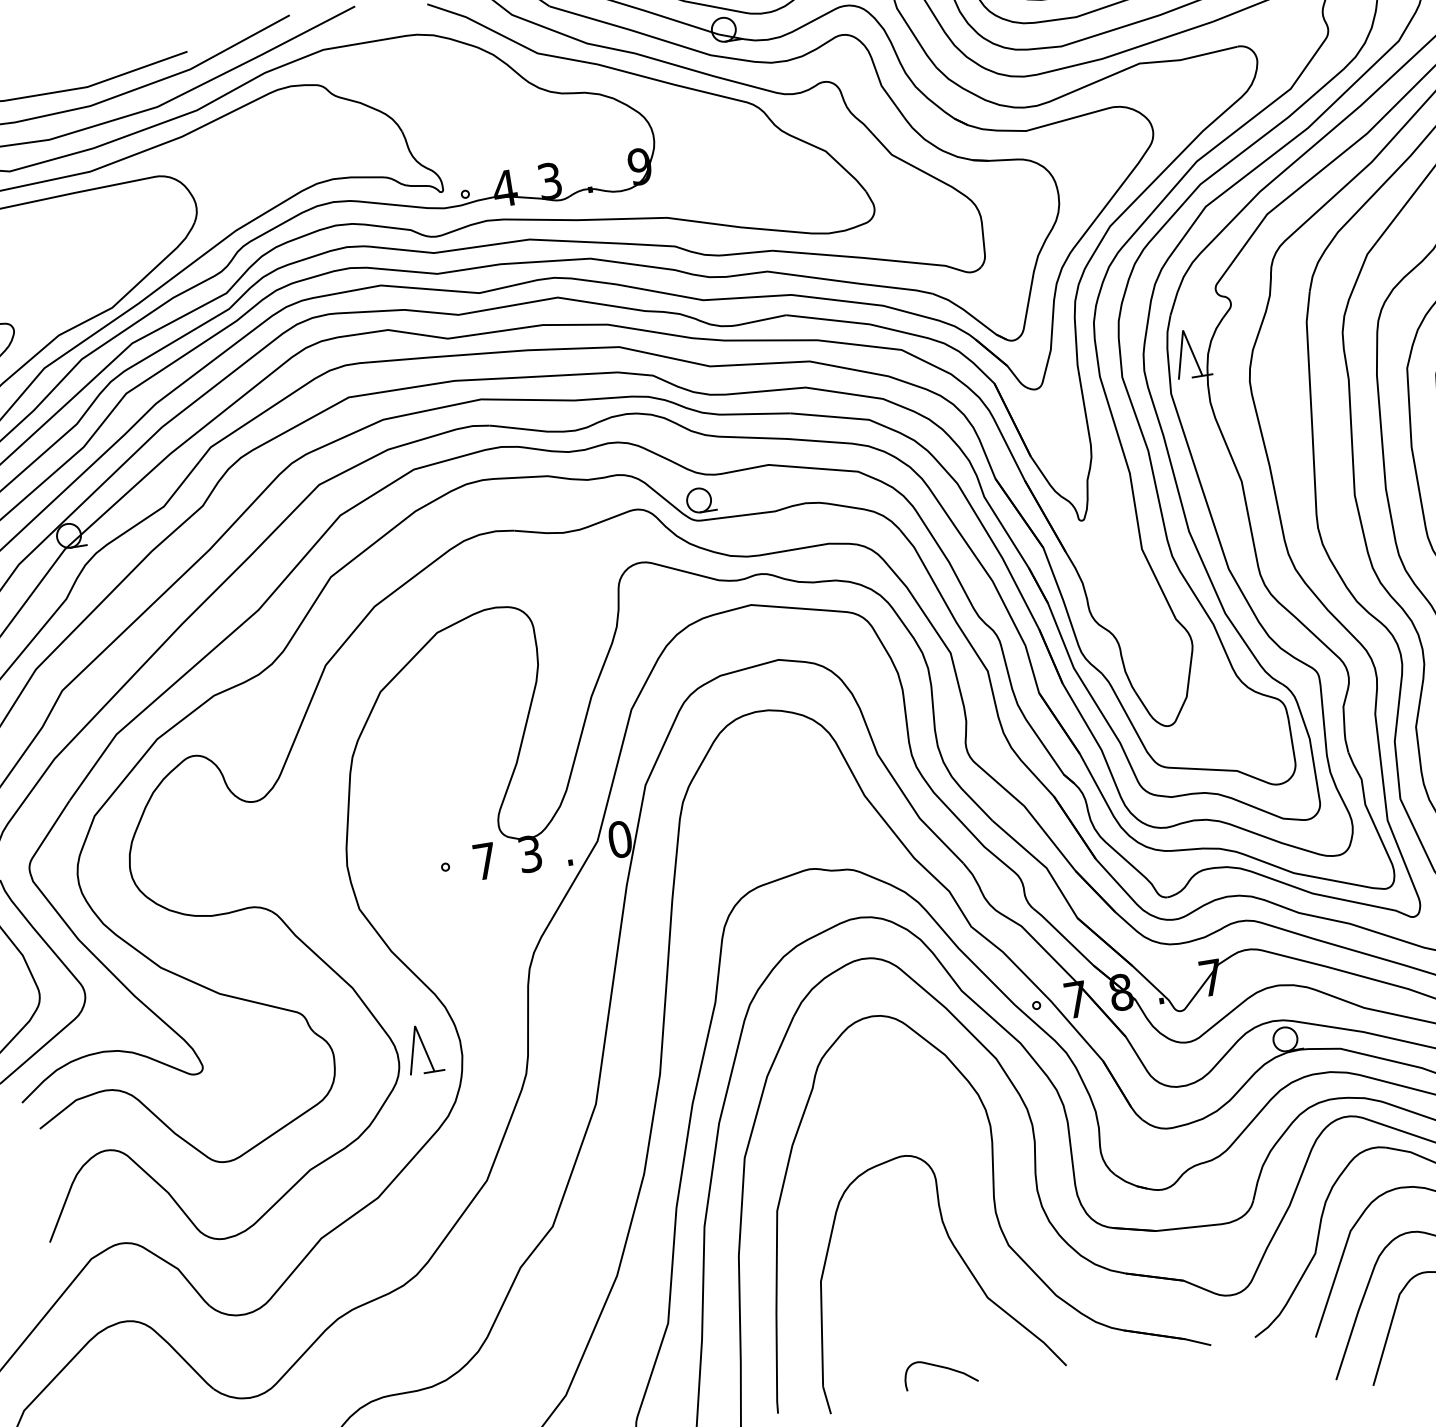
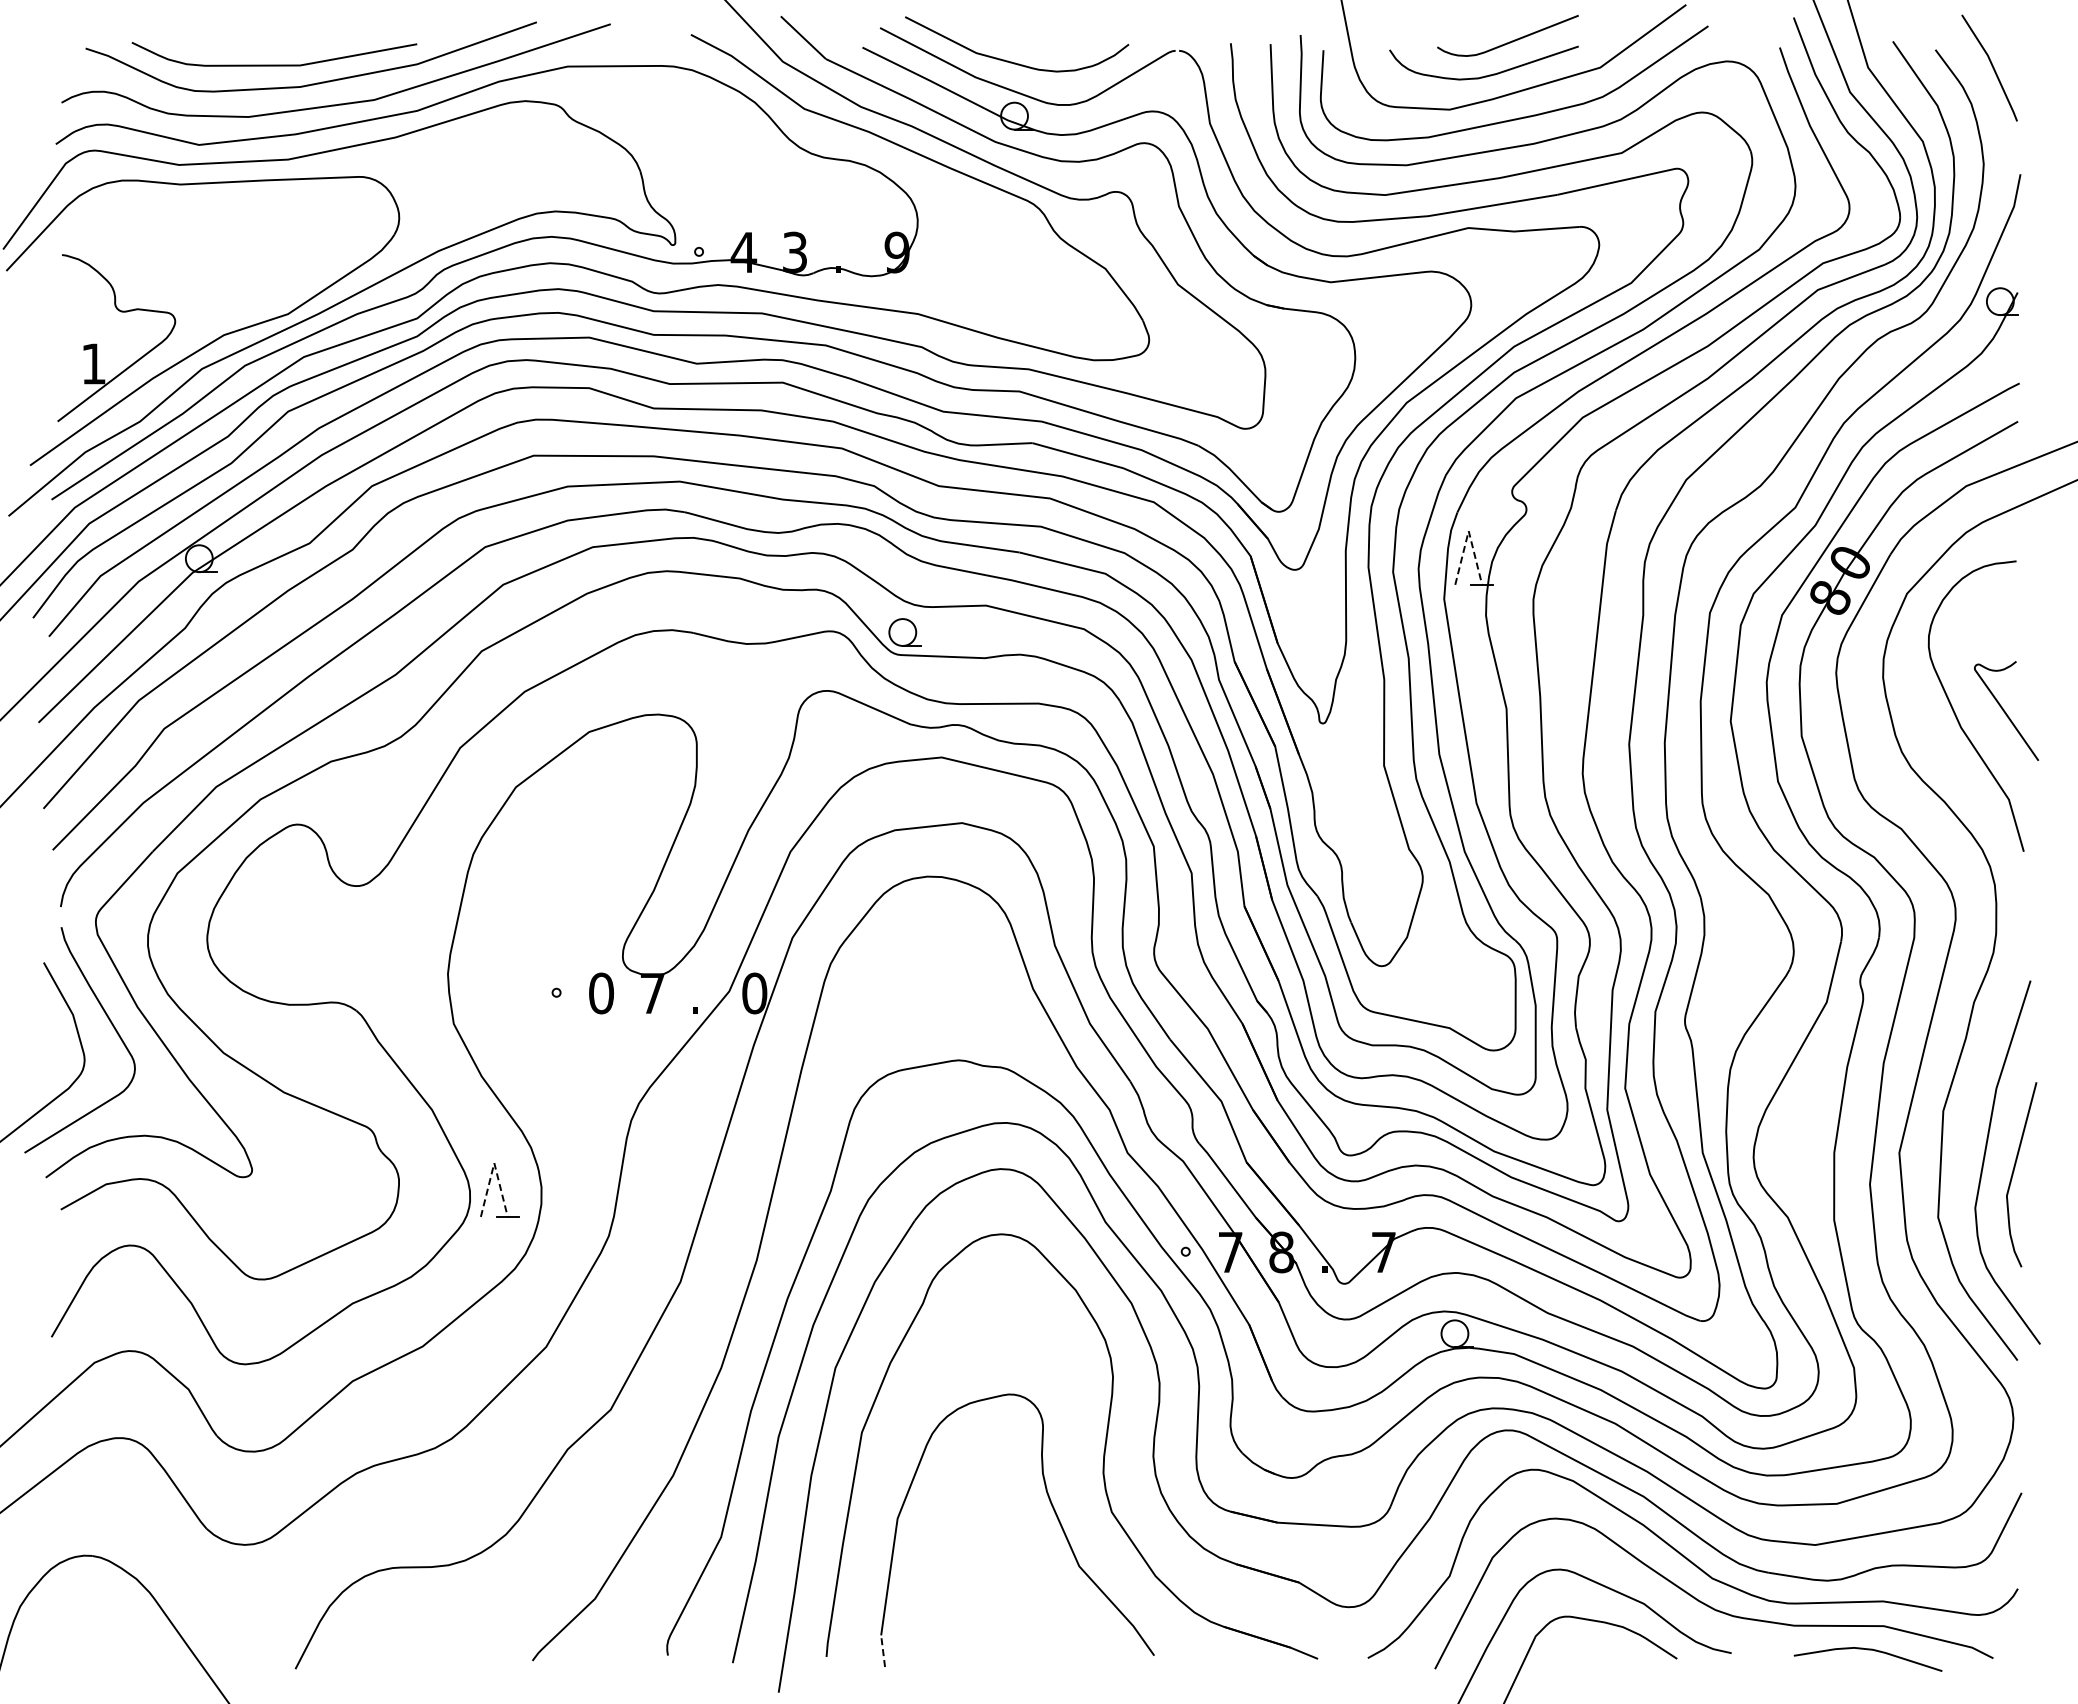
line: (1182, 330) -> (1468, 531), solid -> dashed
text: (530, 854) -> (652, 993), 3 -> 7
text: (485, 861) -> (601, 993), 7 -> 0
line: (415, 1026) -> (494, 1163), solid -> dashed
curve: (941, 1367) -> (1015, 1635), removed
line: (827, 1400) -> (883, 1651), solid -> dashed

